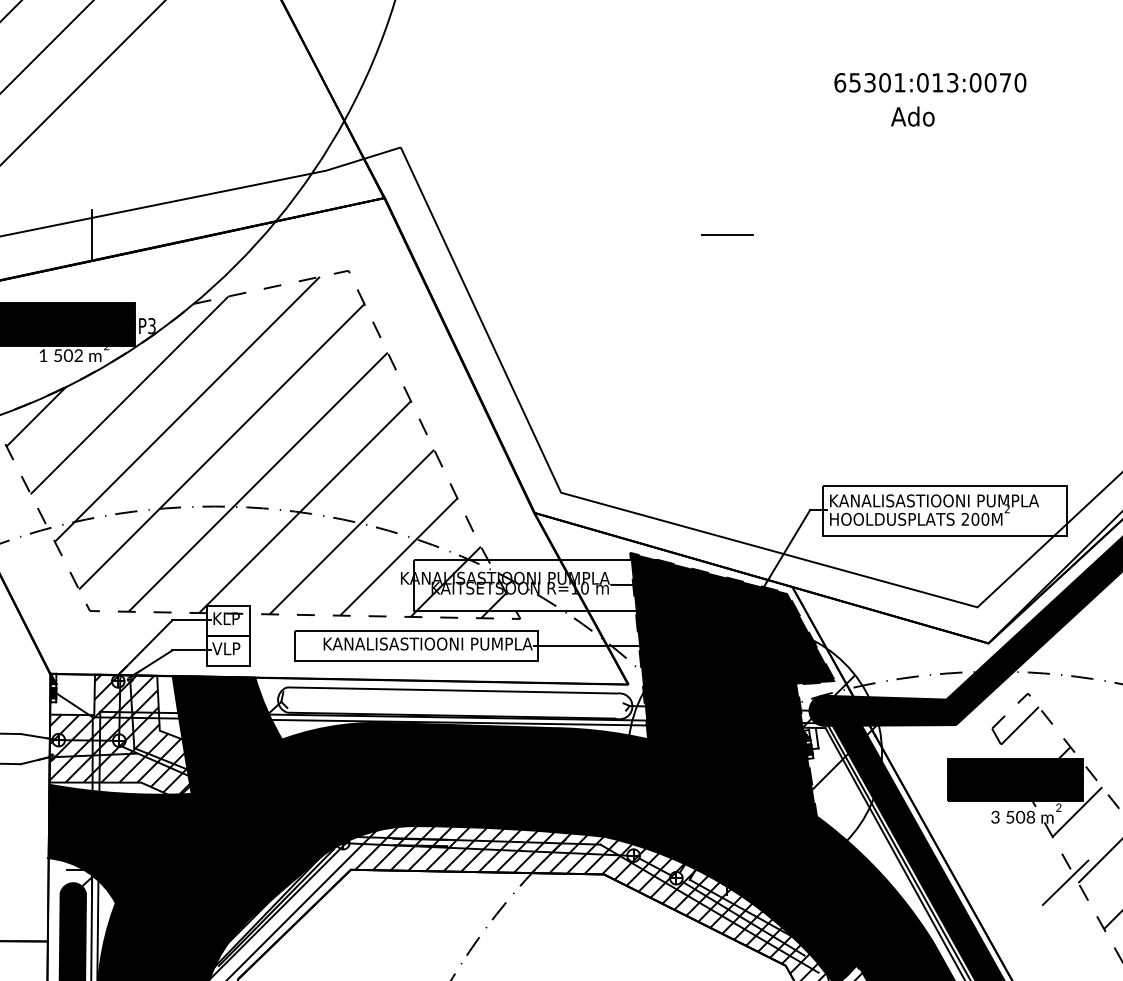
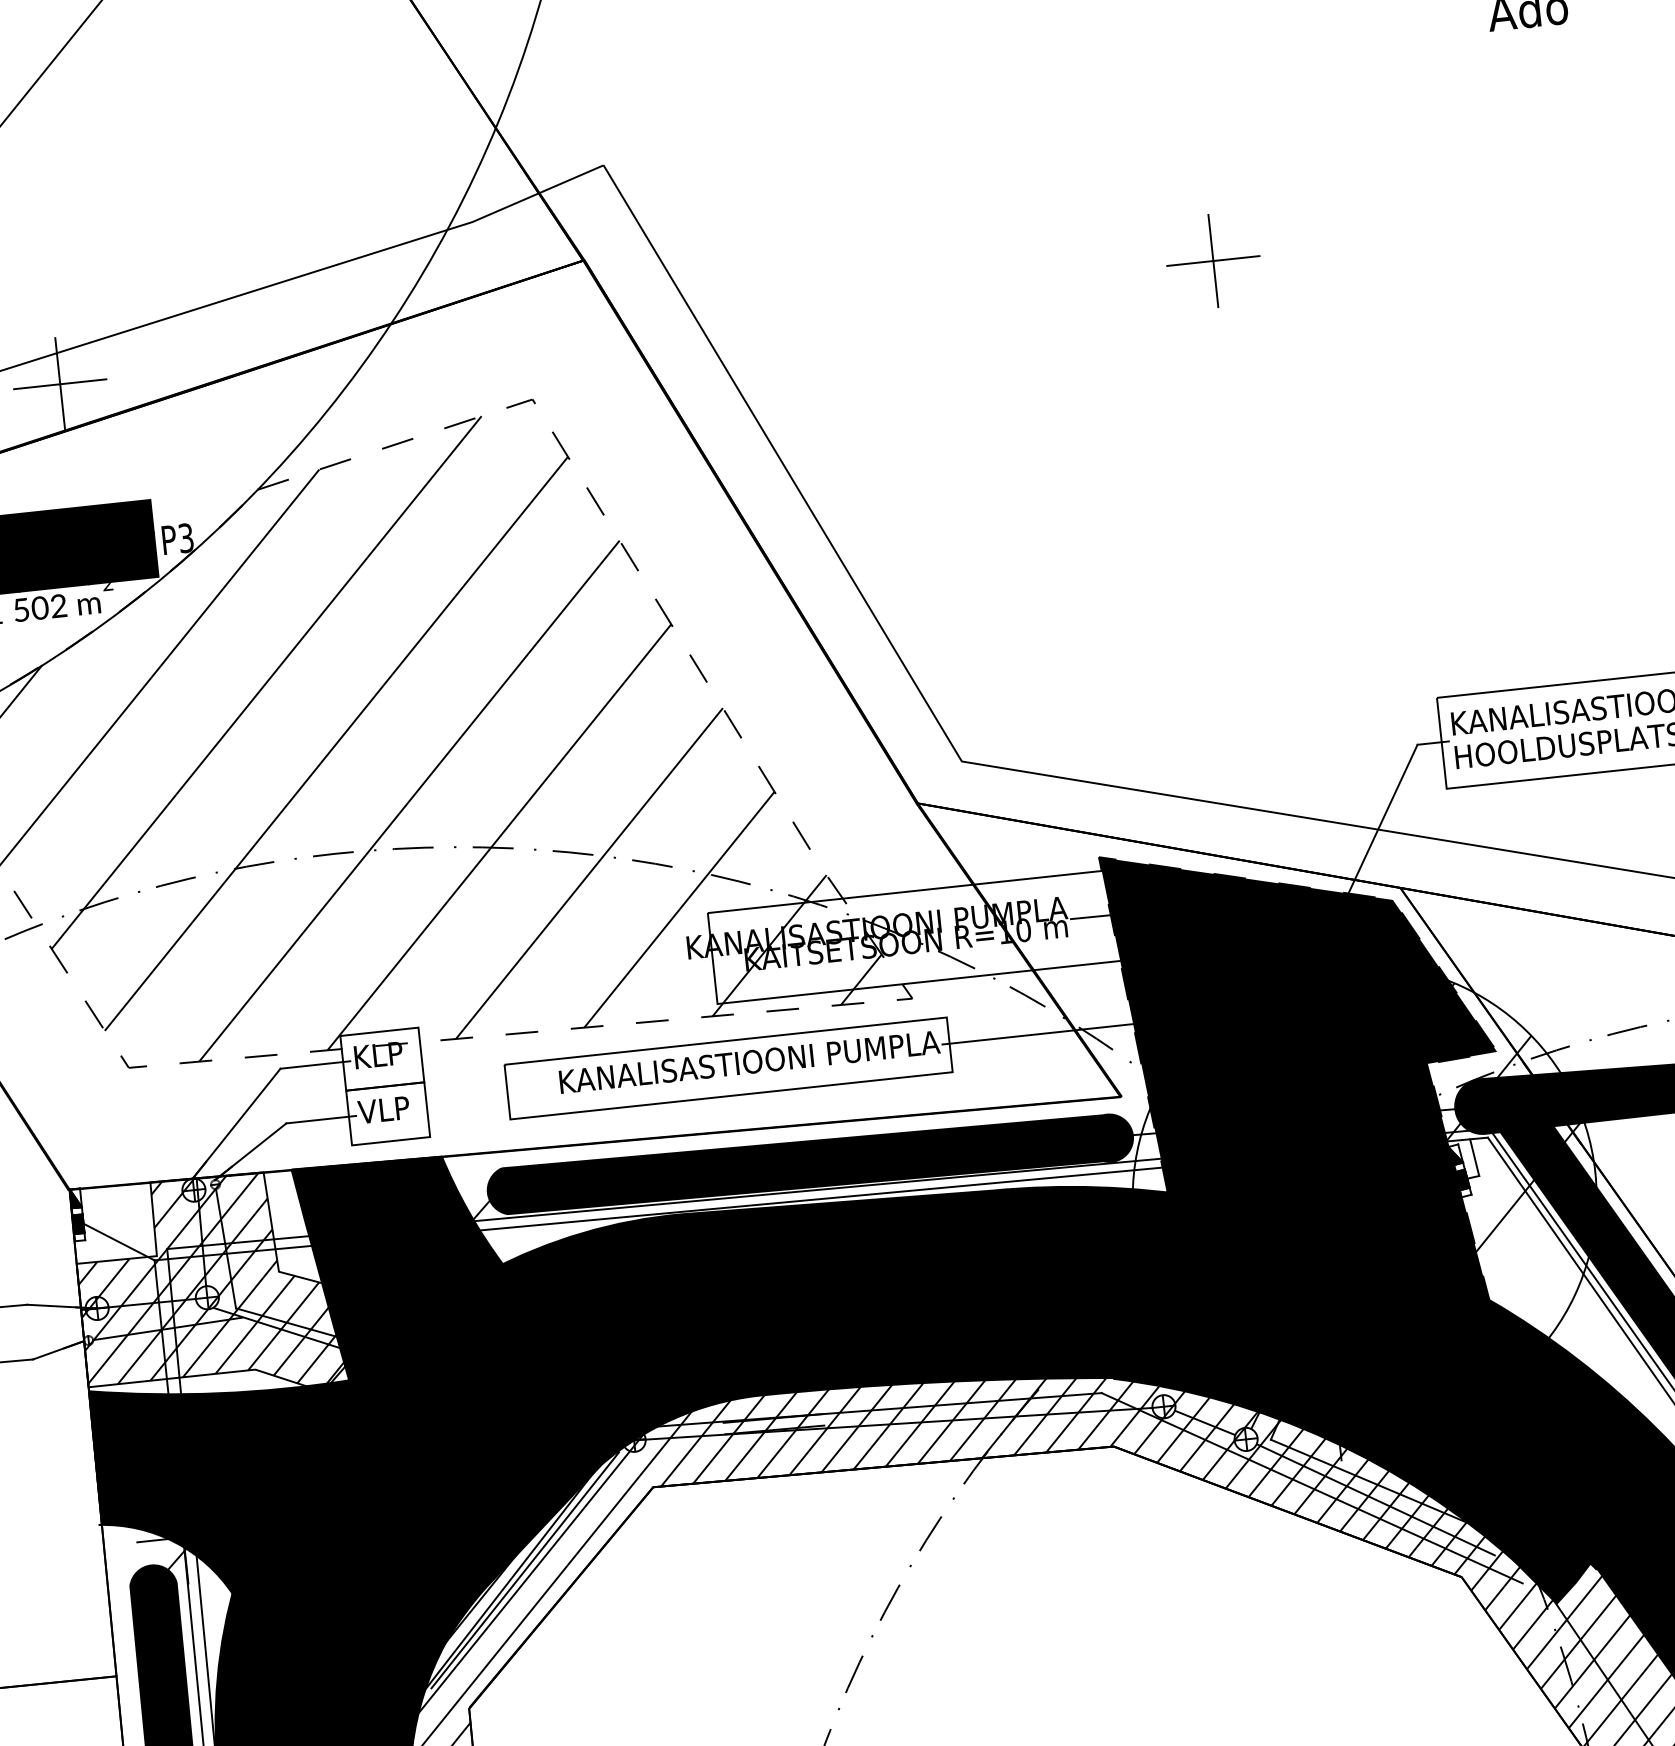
line: (727, 234) -> (1213, 260), added
line: (91, 235) -> (58, 385), added
fill: (455, 703) -> (810, 1164), added

